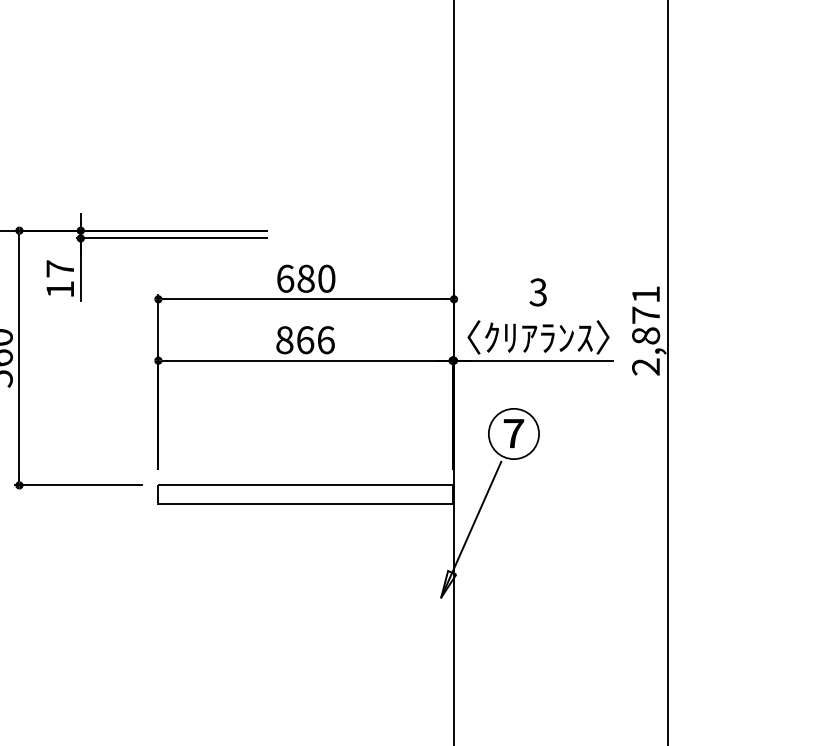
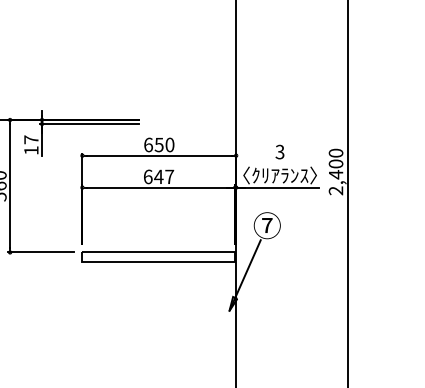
text: (304, 277) -> (158, 144), 680 -> 650
text: (644, 314) -> (335, 163), 2,871 -> 2,400
text: (304, 339) -> (158, 176), 866 -> 647

